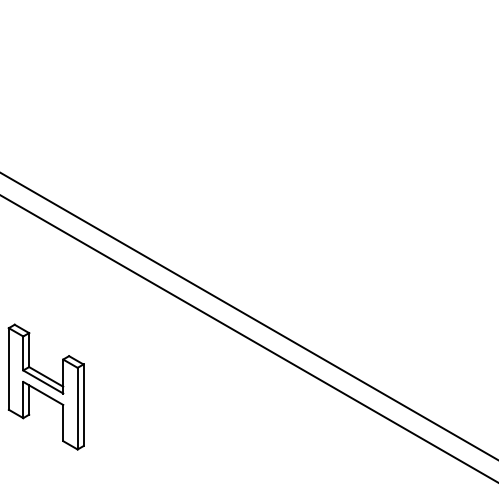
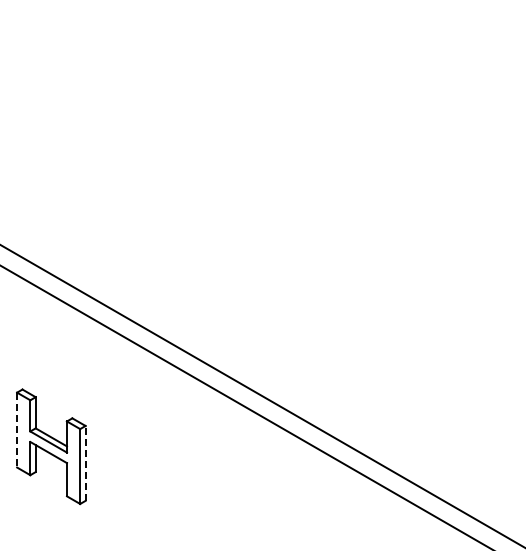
line: (9, 369) -> (17, 430), solid -> dashed
line: (83, 404) -> (85, 462), solid -> dashed

